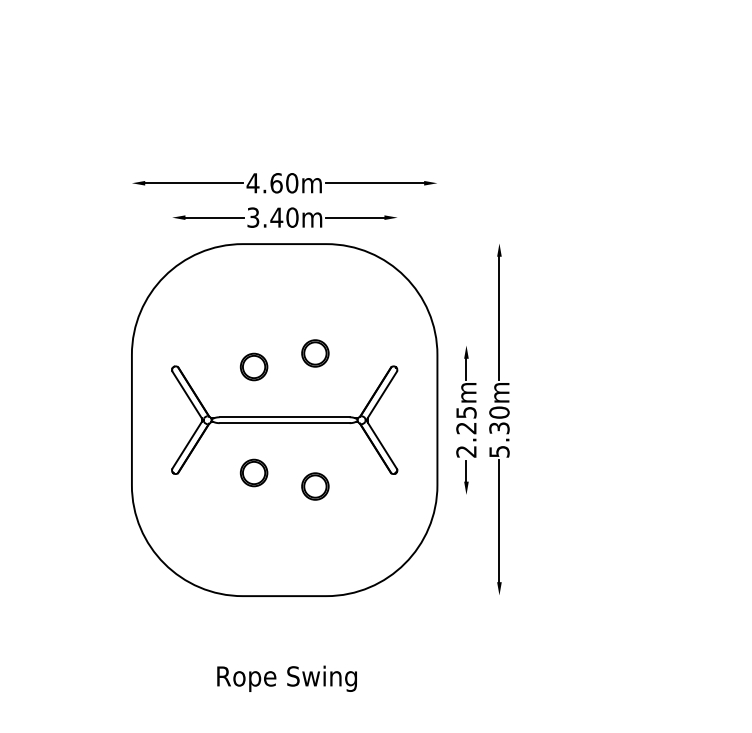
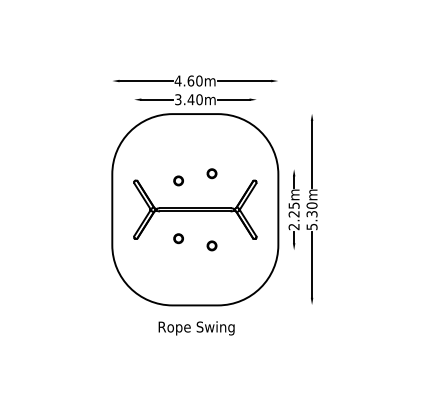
part: (314, 353) -> (211, 173), size x0.62
part: (253, 366) -> (178, 180), size x0.62
part: (253, 472) -> (178, 238), size x0.62
part: (314, 485) -> (211, 245), size x0.62
text: (286, 679) -> (196, 328), moved

